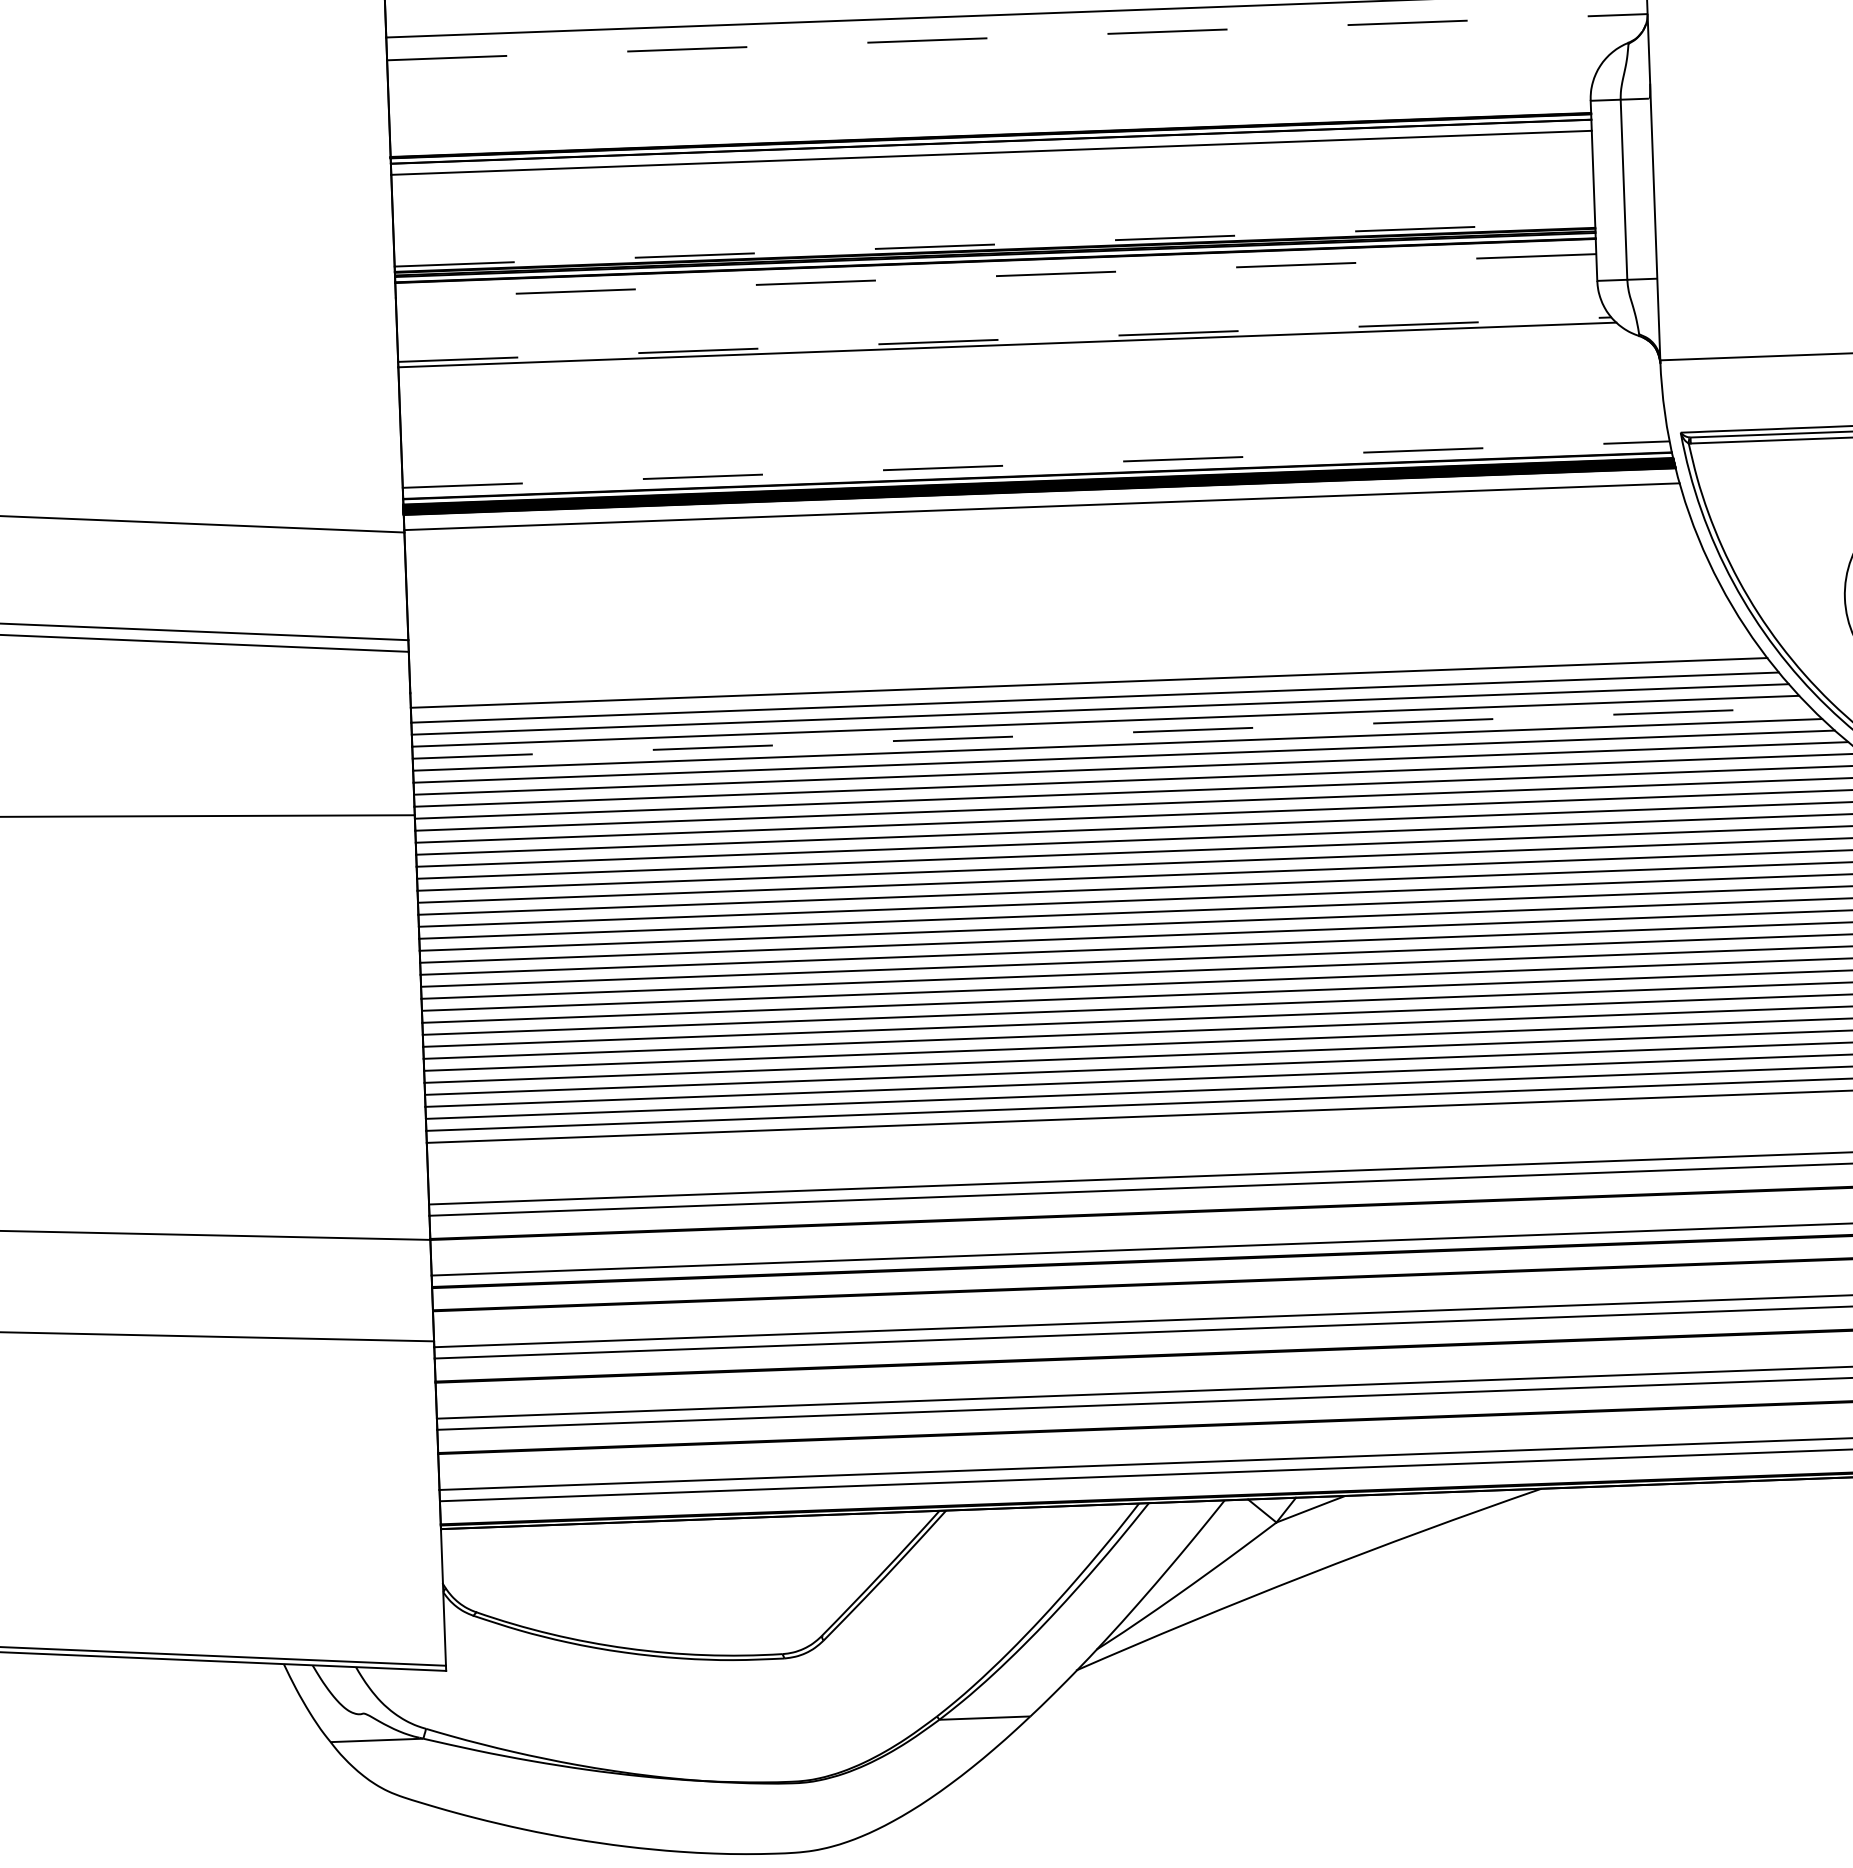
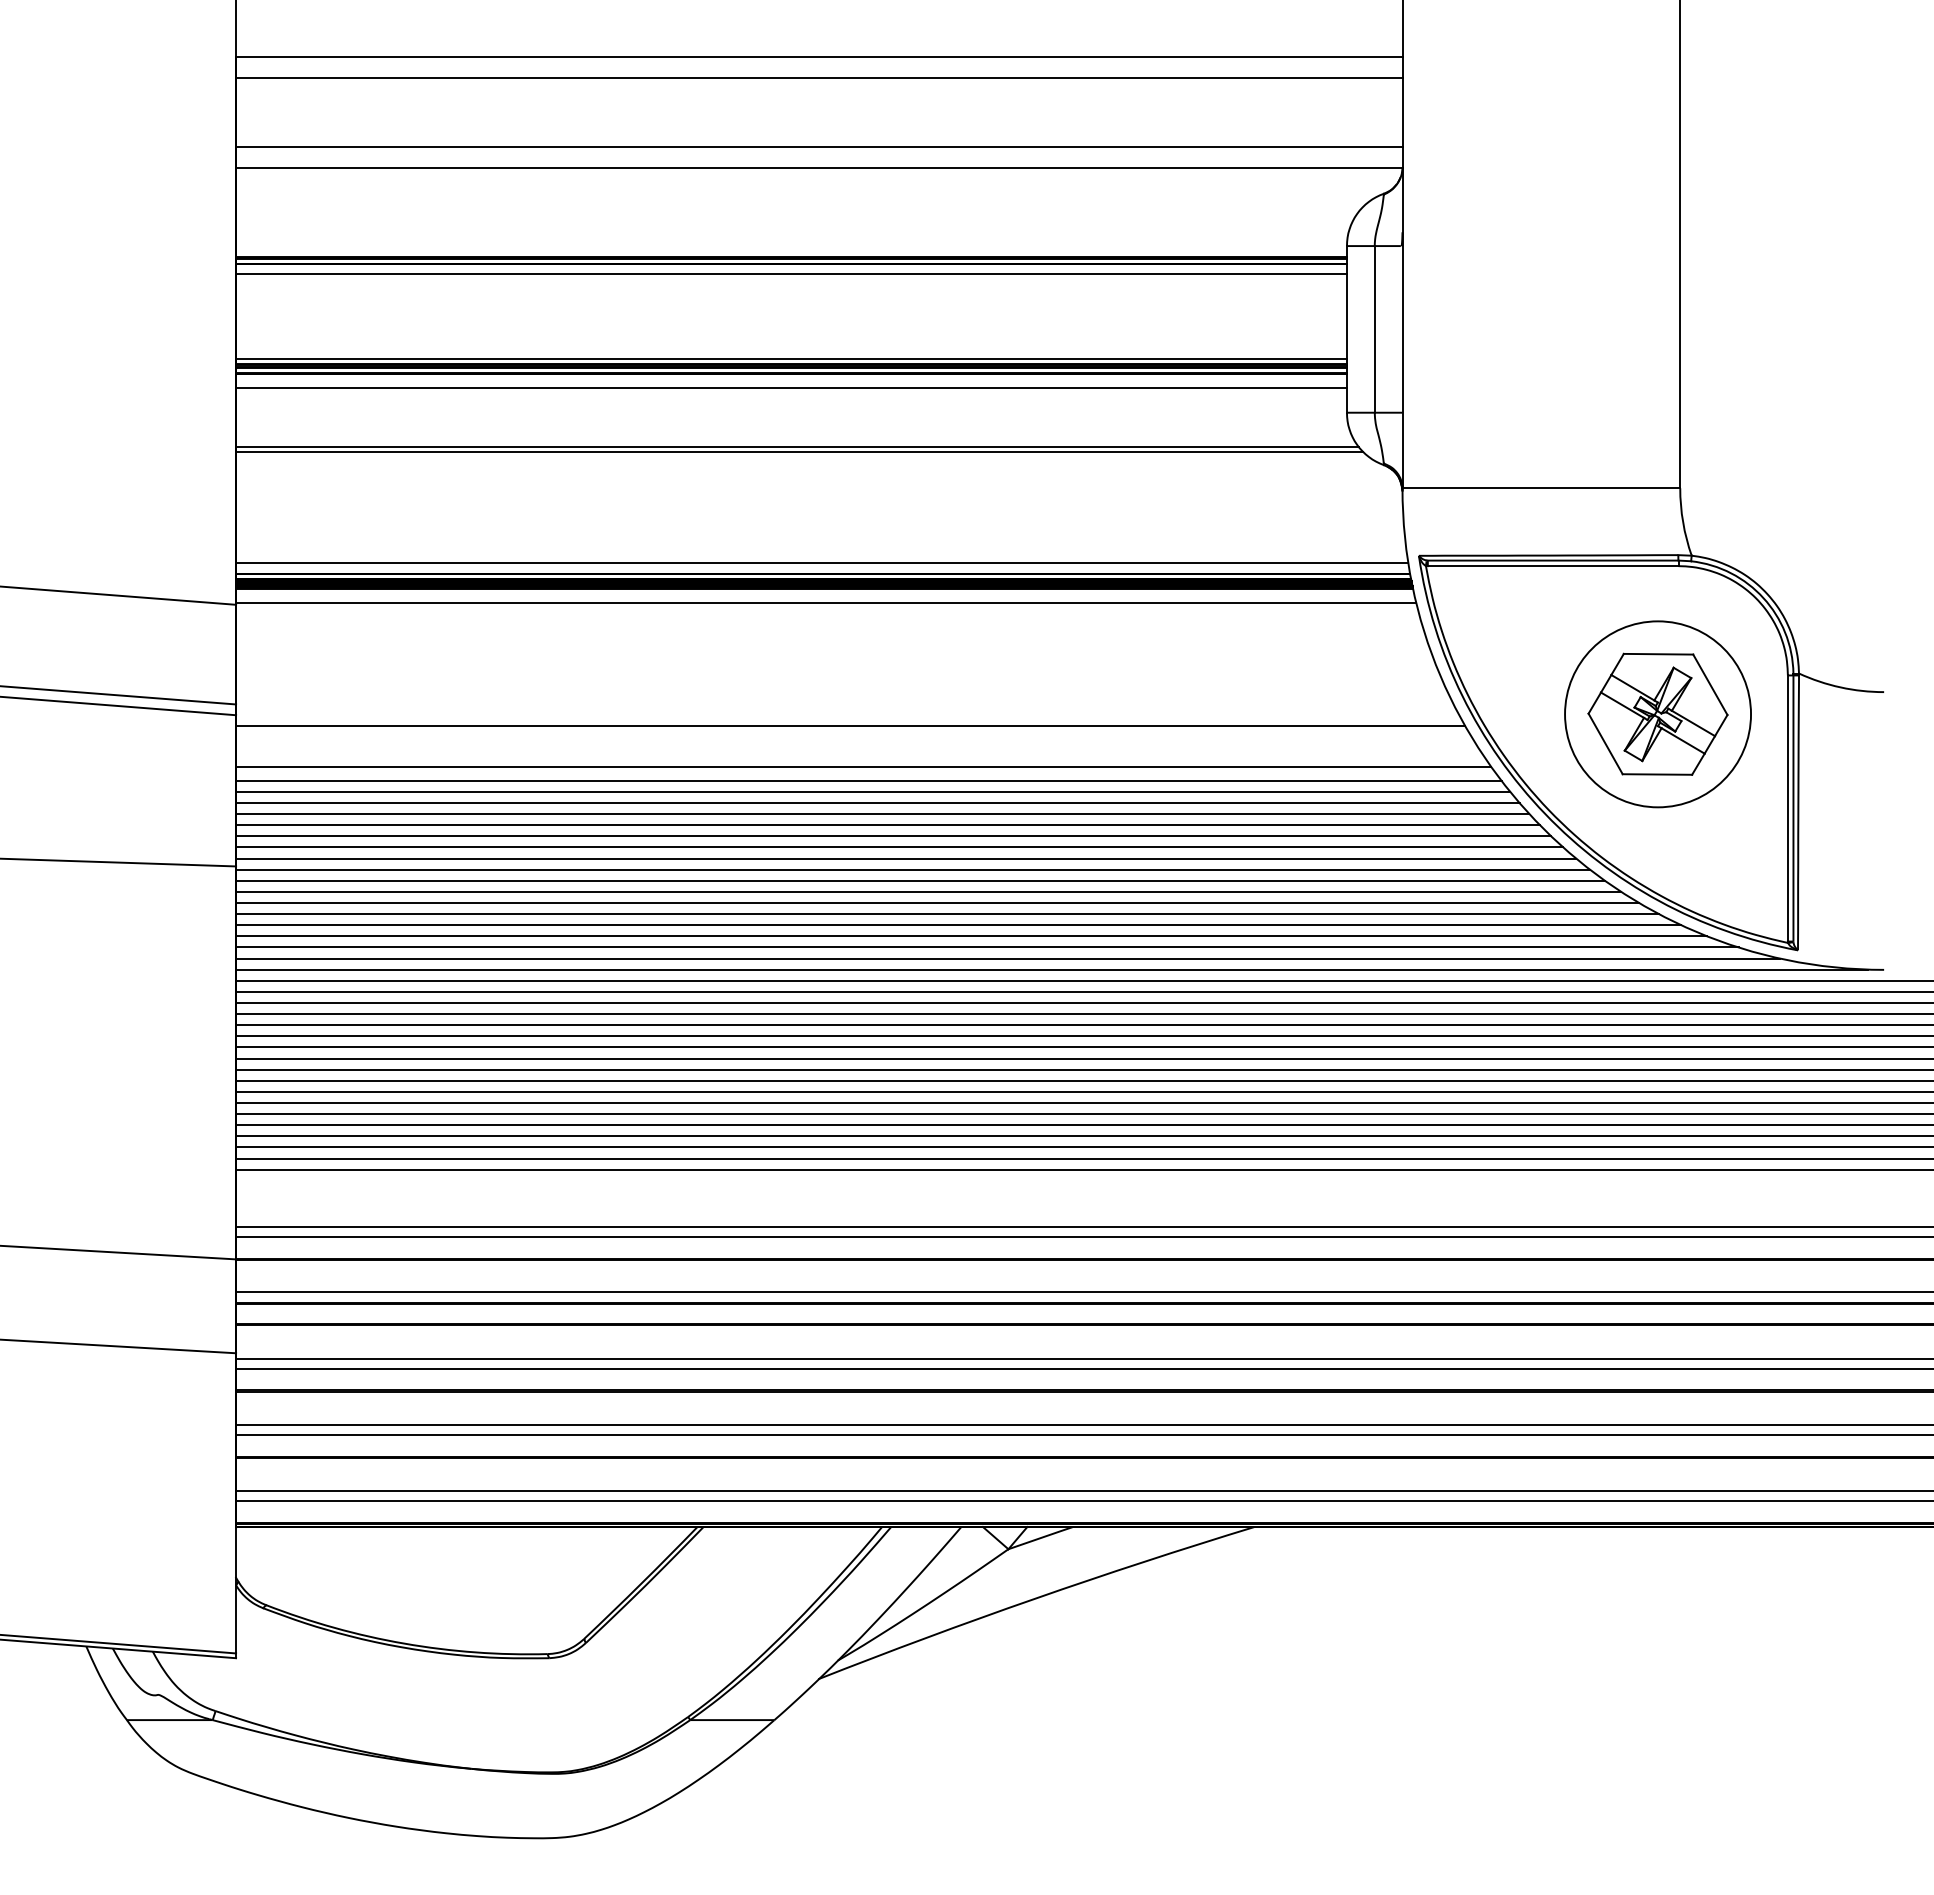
line: (1017, 36) -> (819, 167), dashed -> solid
line: (995, 244) -> (792, 358), dashed -> solid
line: (996, 275) -> (791, 387), dashed -> solid
line: (1005, 339) -> (798, 446), dashed -> solid
line: (1036, 464) -> (822, 563), dashed -> solid
line: (1073, 638) -> (850, 725), added
line: (1111, 733) -> (882, 814), dashed -> solid

